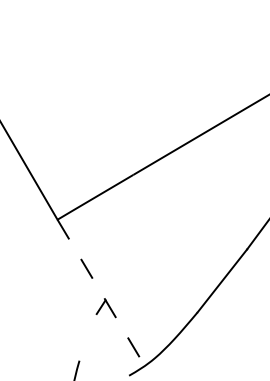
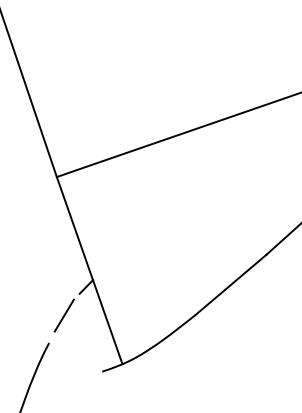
line: (100, 292) -> (88, 270), dashed -> solid
line: (87, 335) -> (64, 316), added

